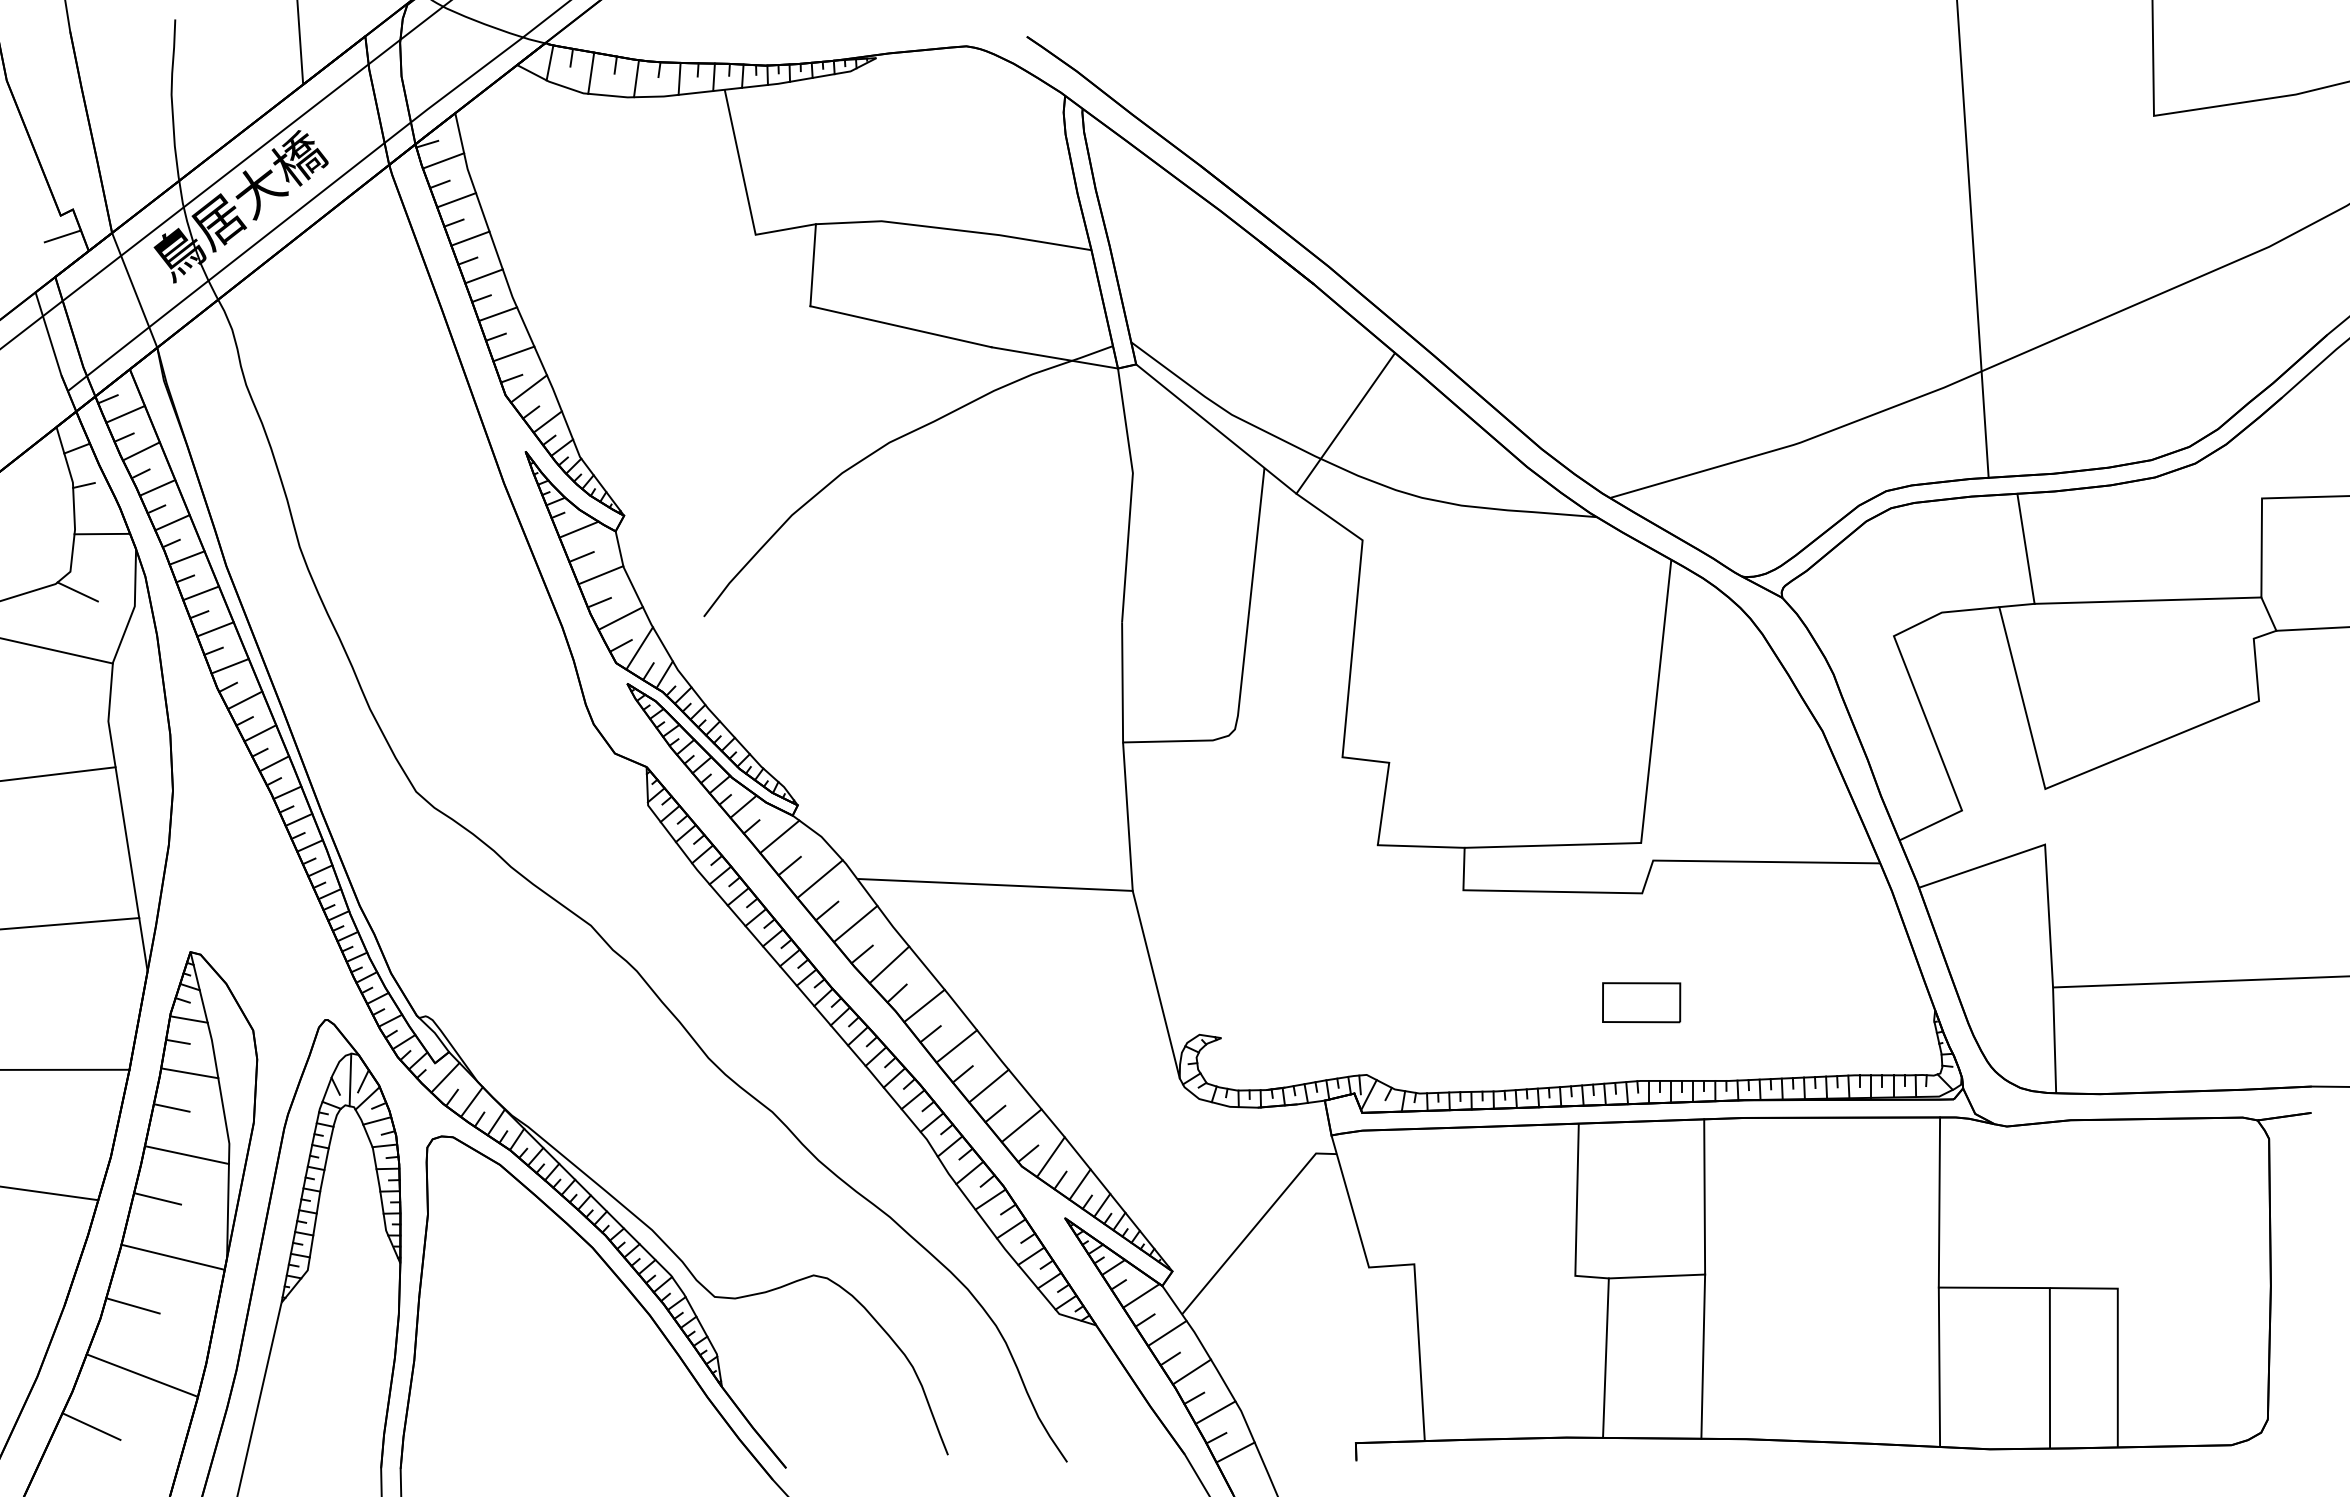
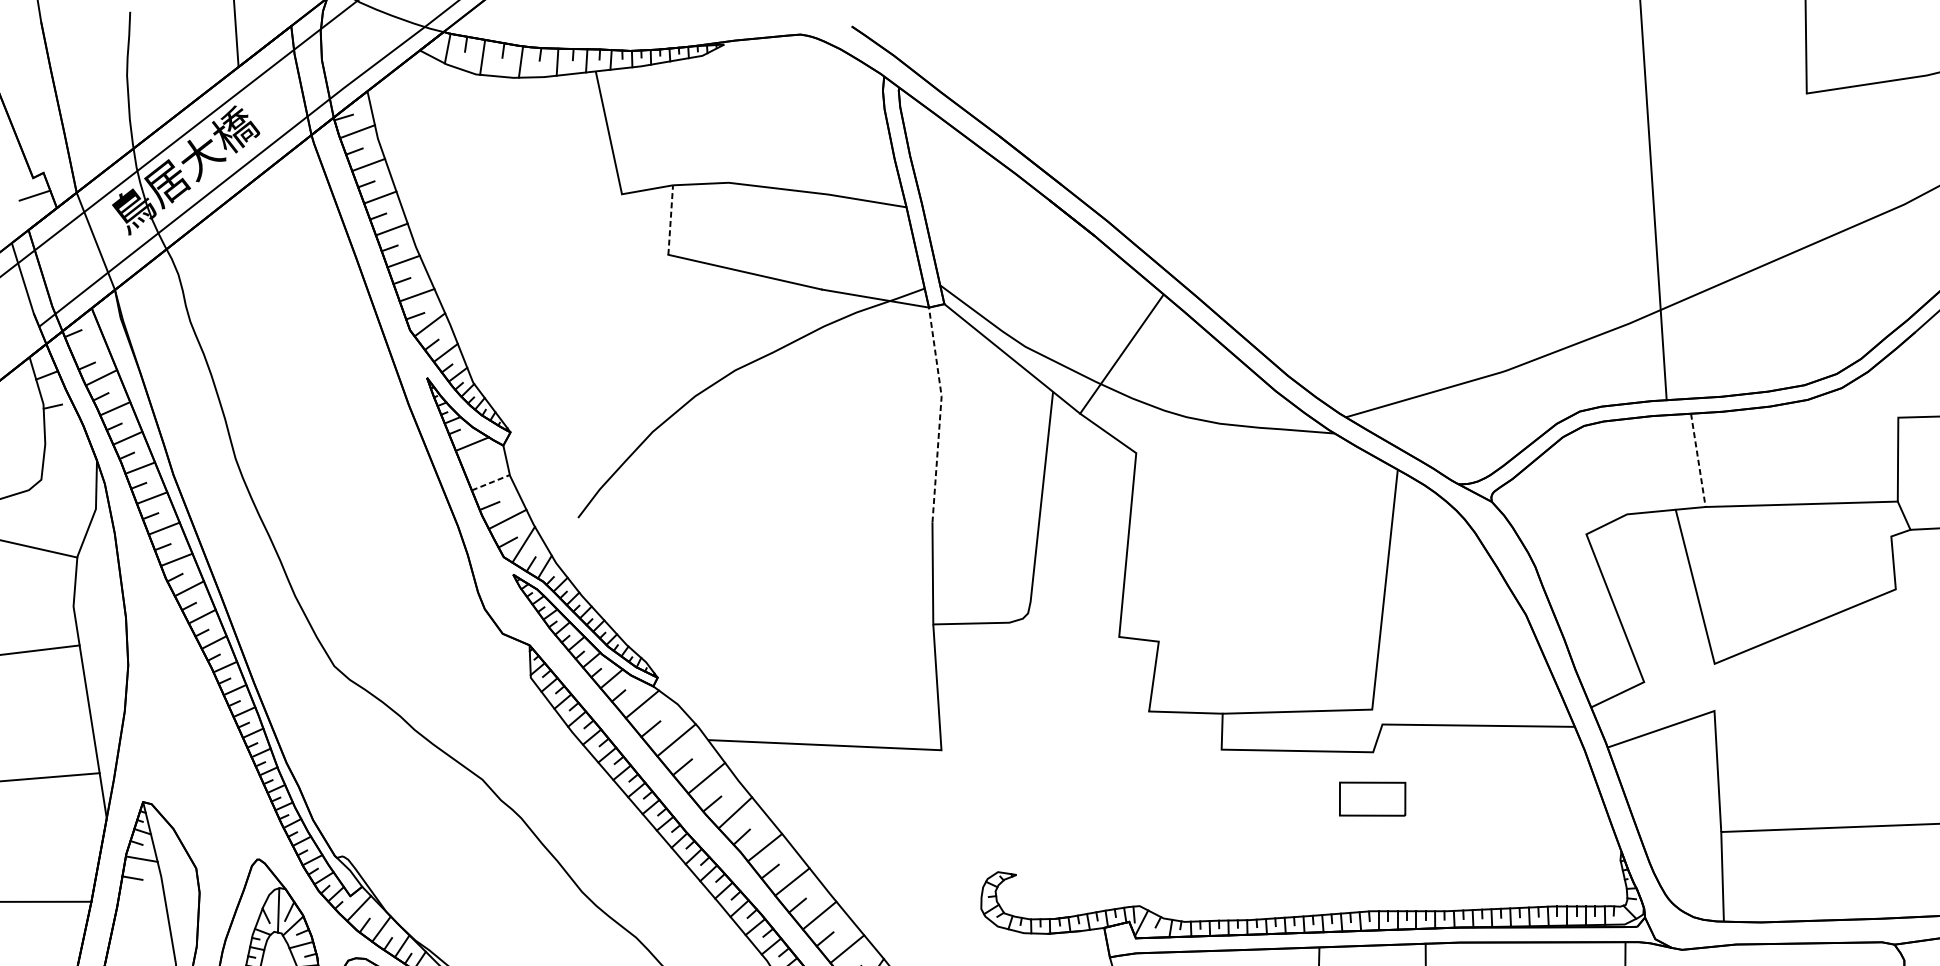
line: (813, 264) -> (670, 219), solid -> dashed
line: (125, 413) -> (88, 345), removed
line: (1131, 494) -> (940, 414), solid -> dashed
line: (102, 533) -> (68, 447), removed
line: (2026, 548) -> (1698, 460), solid -> dashed
line: (581, 556) -> (474, 466), removed
line: (601, 575) -> (491, 482), solid -> dashed
line: (77, 591) -> (47, 496), removed
line: (1155, 984) -> (960, 829), removed
part: (1641, 1002) -> (1372, 799), moved
line: (189, 1073) -> (142, 904), removed
line: (171, 1107) -> (127, 933), removed

